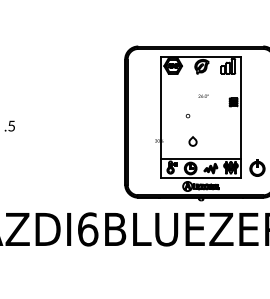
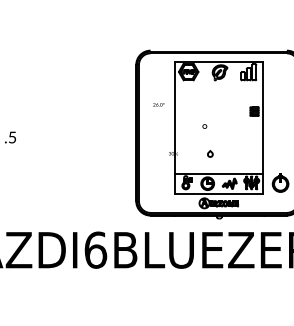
text: (203, 95) -> (158, 104), moved
part: (193, 140) -> (210, 153), size x0.62

